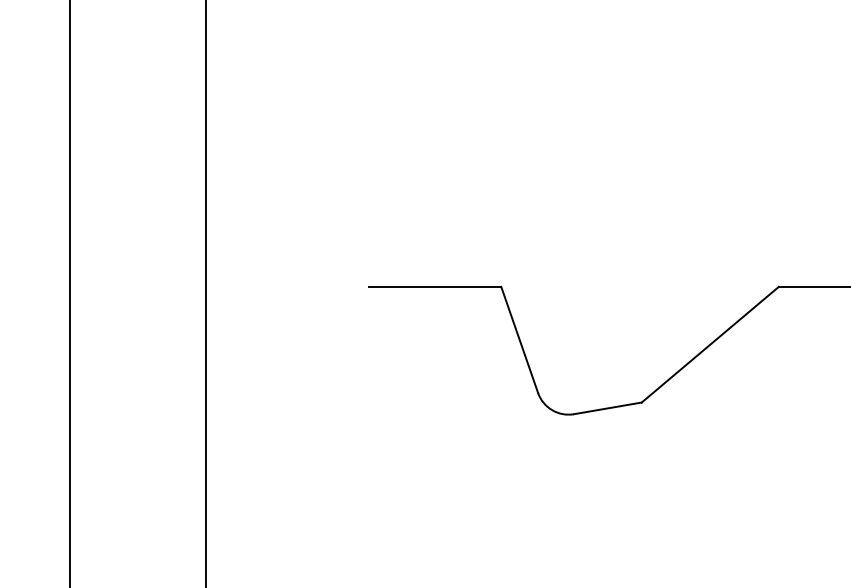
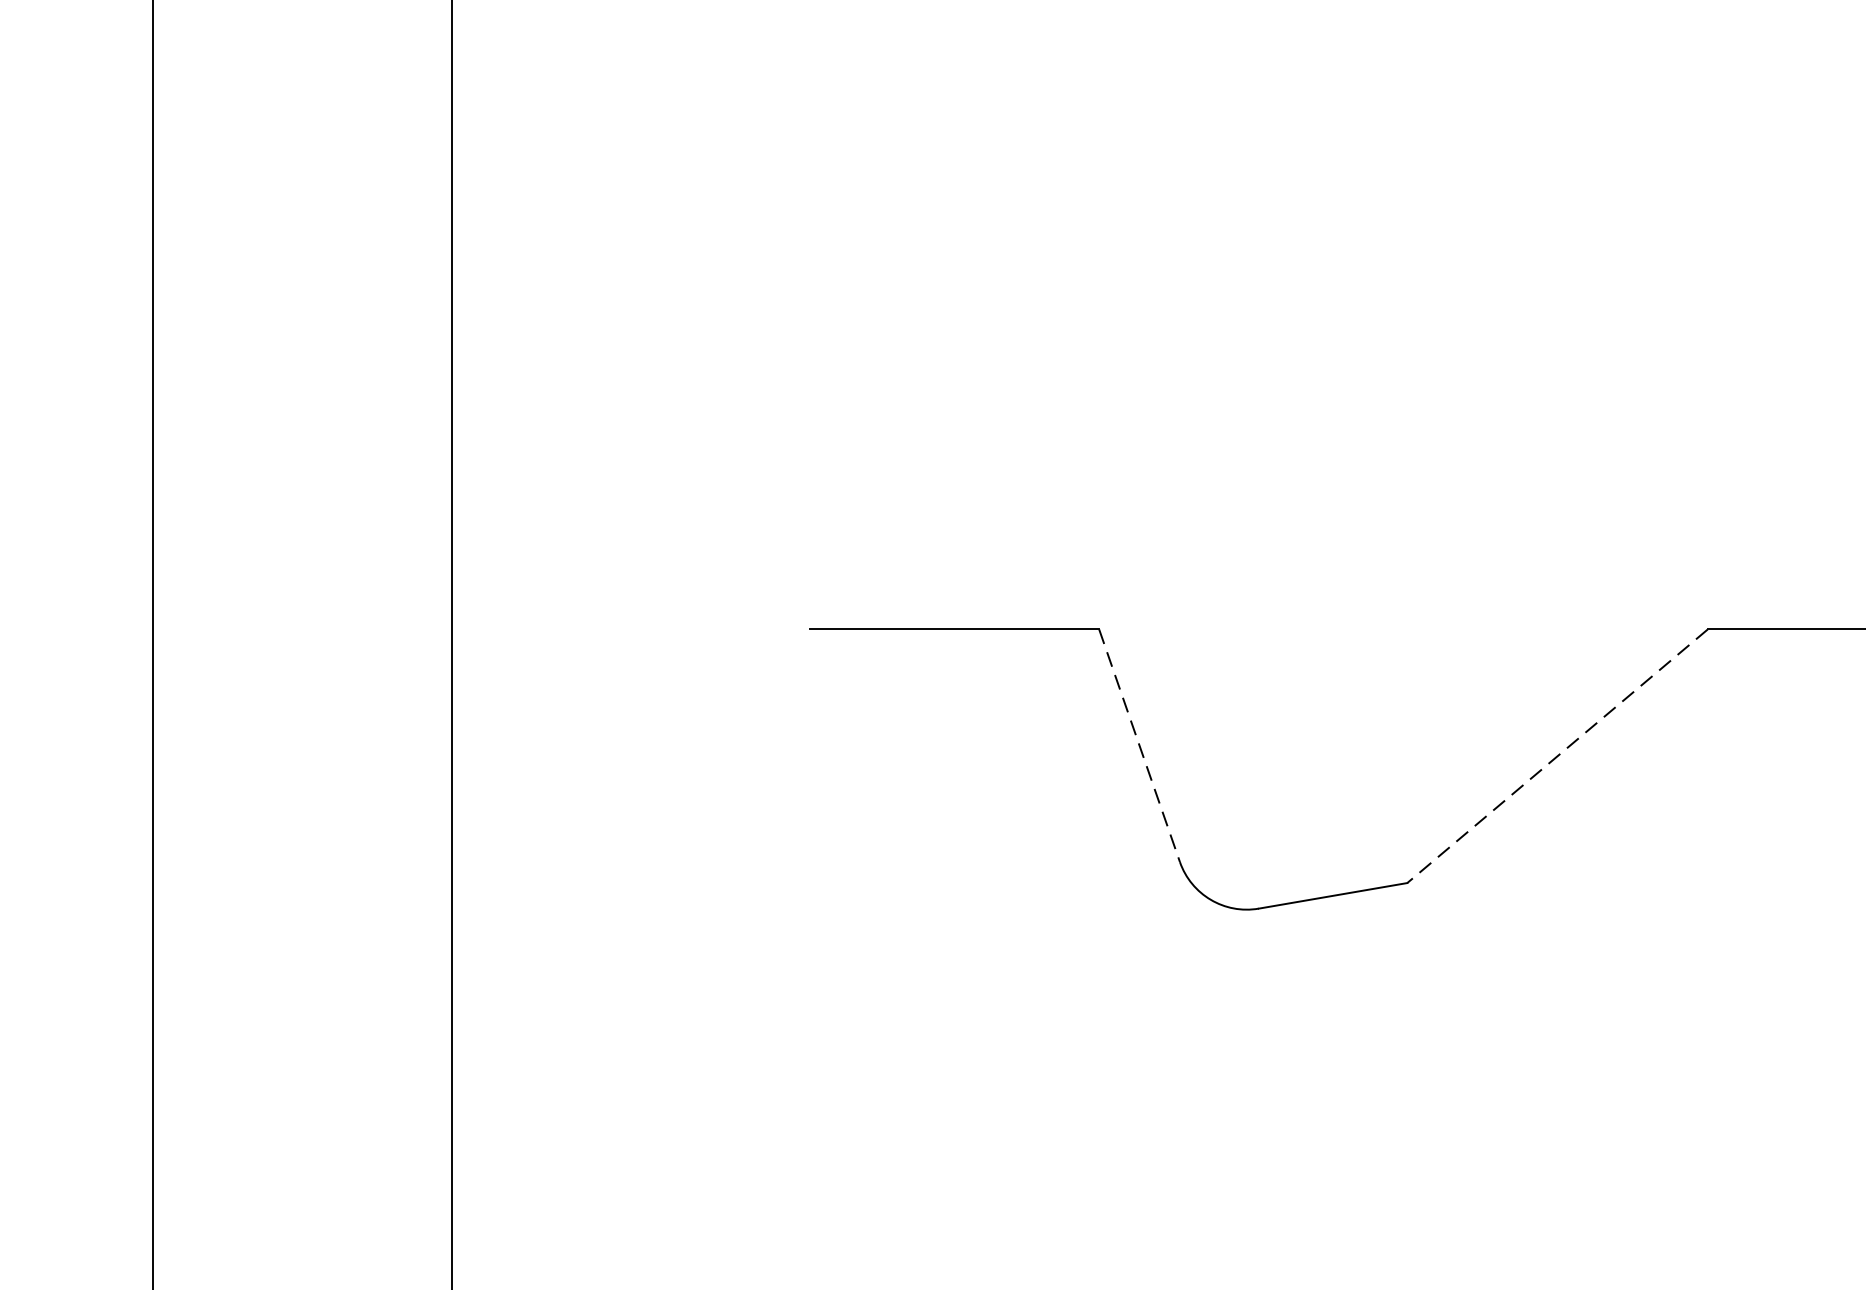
line: (519, 340) -> (1139, 746), solid -> dashed
line: (710, 344) -> (1558, 755), solid -> dashed

